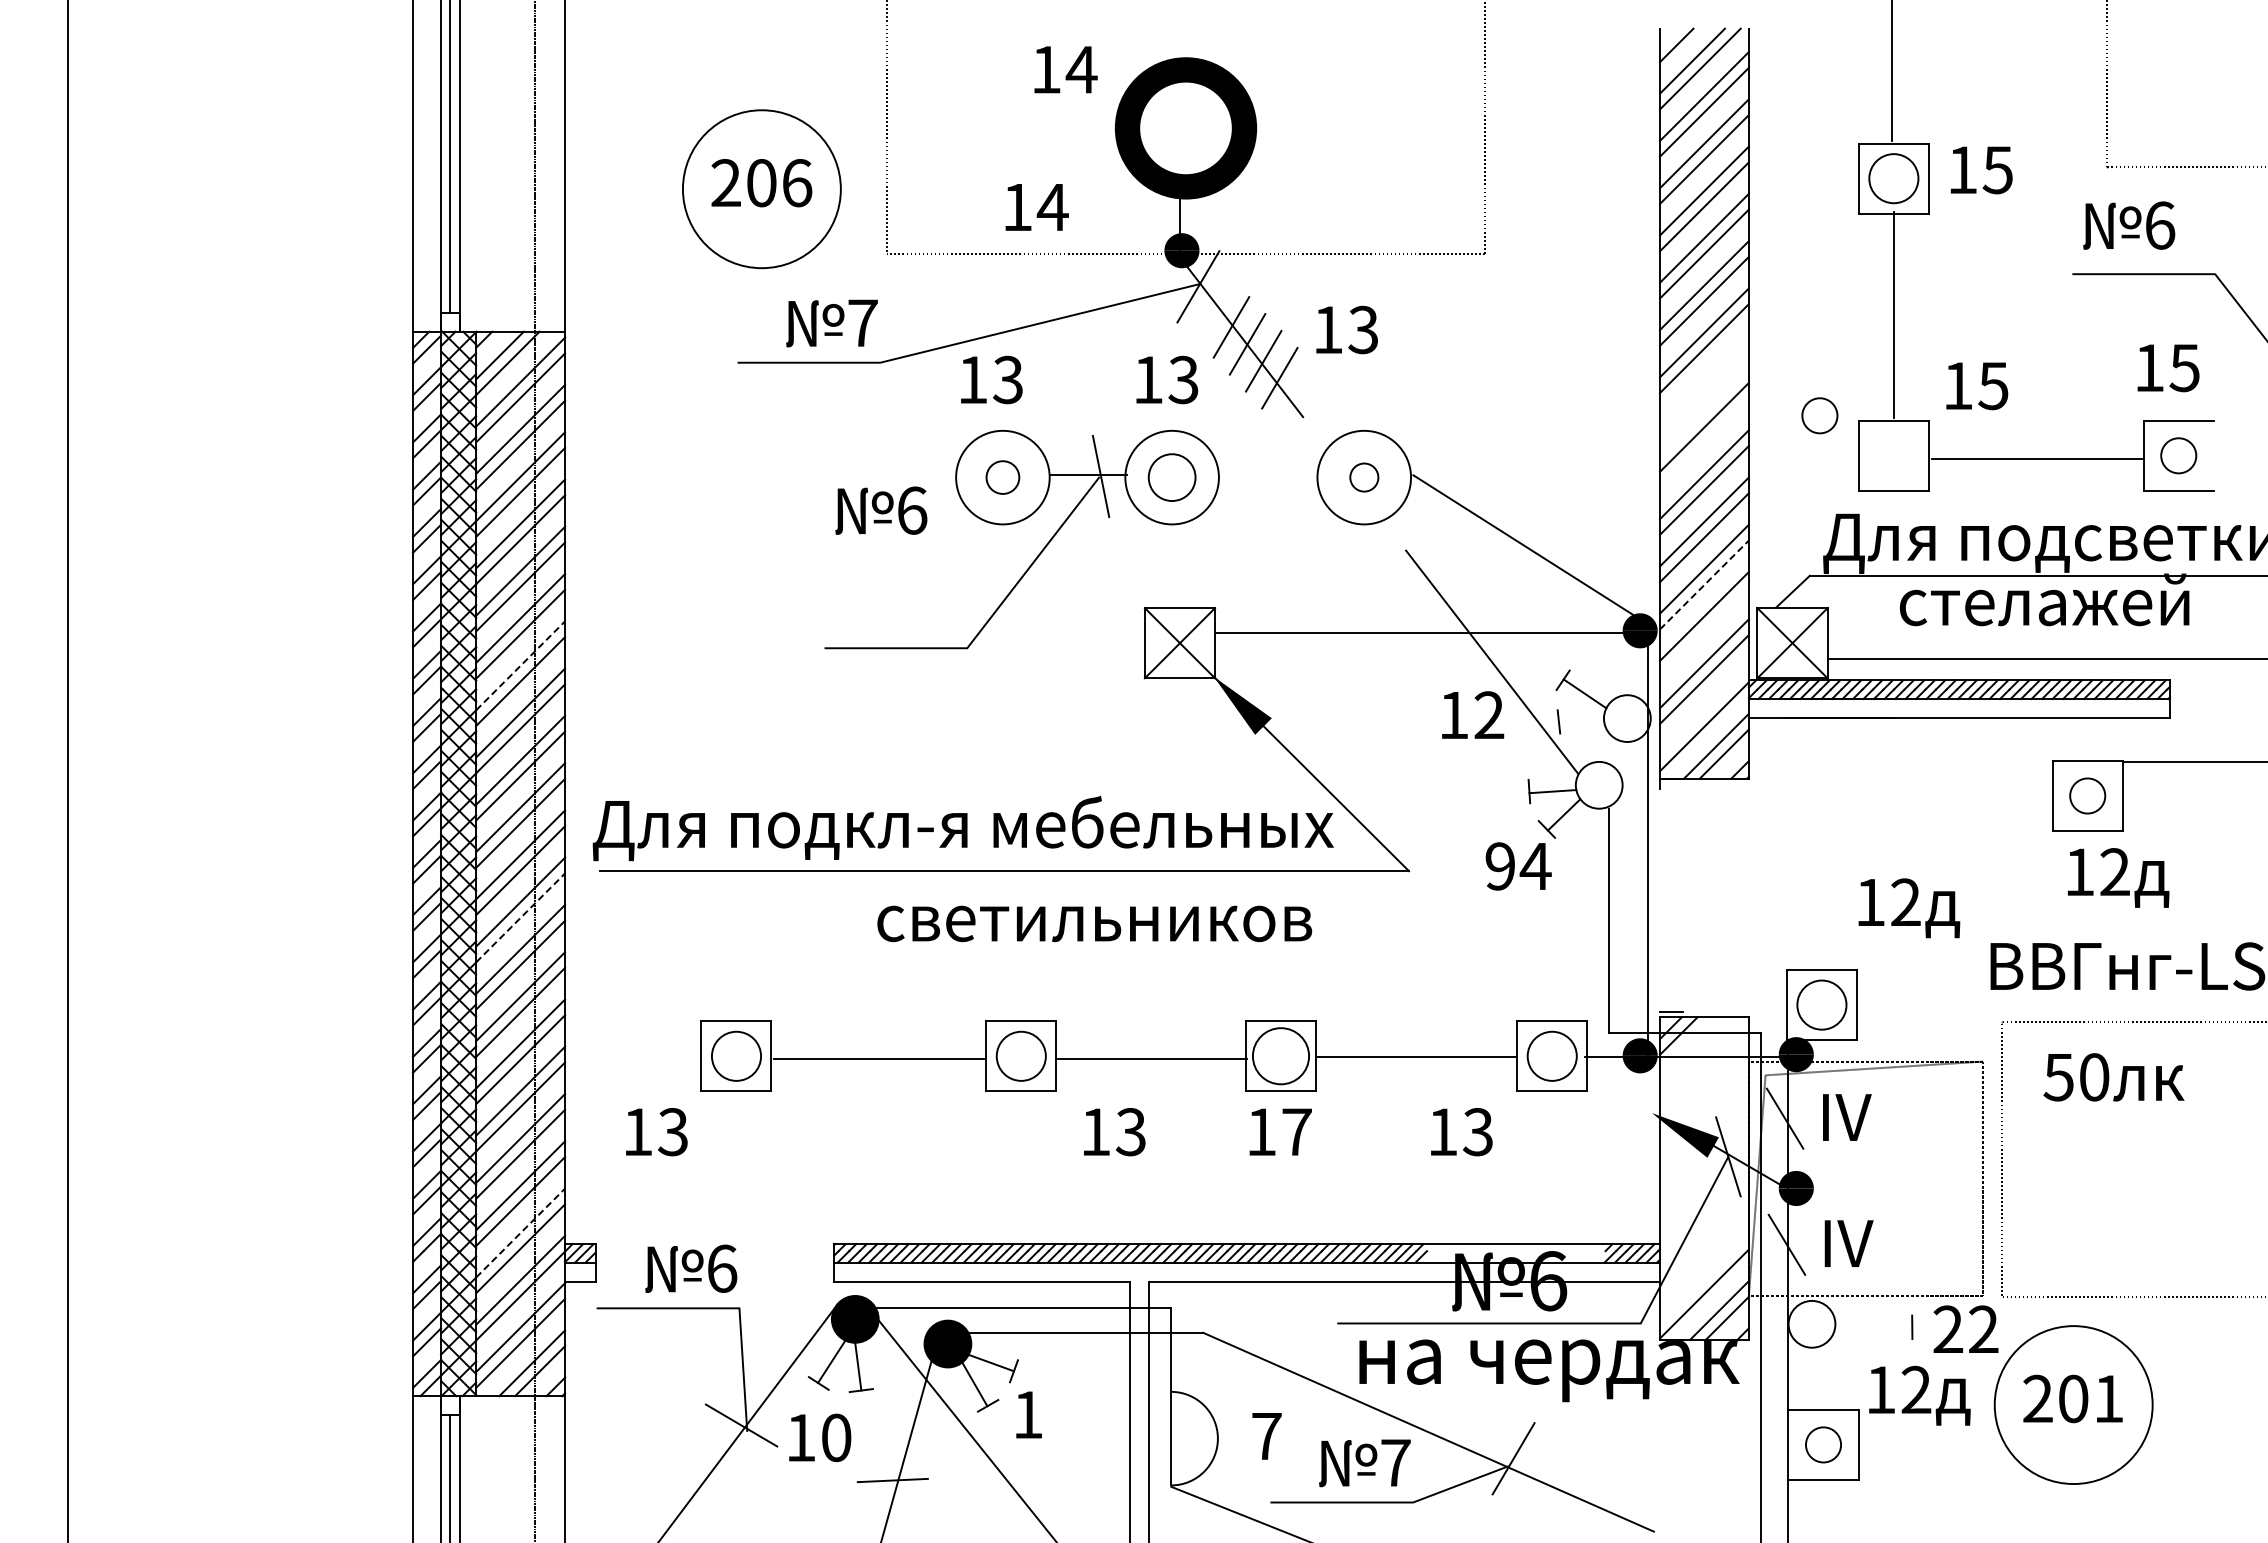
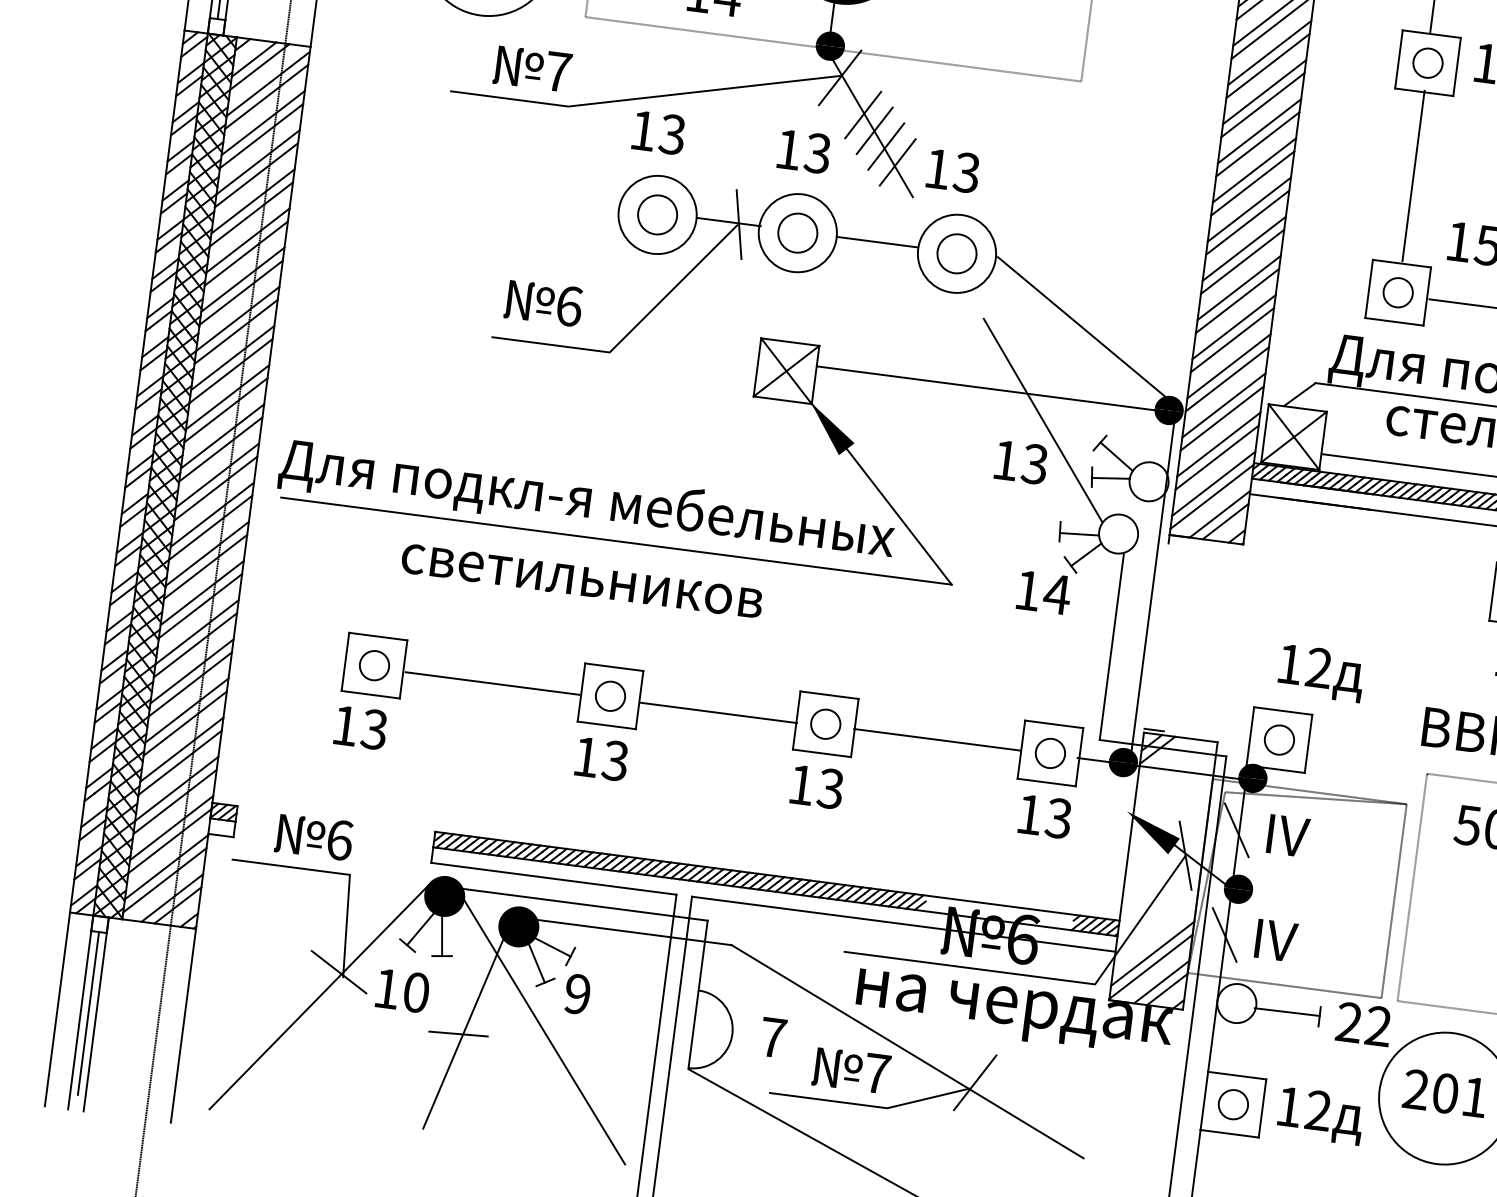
circle: (1893, 178) -> (1427, 62), size x0.71
text: (1346, 329) -> (952, 170), moved
line: (1704, 379) -> (1249, 209), added
line: (1704, 395) -> (1247, 222), added
circle: (1819, 415) -> (1397, 292), moved
line: (1704, 442) -> (1242, 261), added
line: (1266, 476) -> (876, 242), added
circle: (1002, 477) -> (657, 214), size x1.43
circle: (1364, 477) -> (957, 253), size x1.67
text: (881, 510) -> (543, 302), moved
line: (1704, 584) -> (1227, 378), dashed -> solid
line: (1704, 631) -> (1222, 417), added
line: (520, 665) -> (237, 318), dashed -> solid
line: (1704, 710) -> (1213, 483), added
text: (1489, 715) -> (1035, 464), 12 -> 13
line: (1581, 720) -> (1110, 478), added
text: (1499, 866) -> (1027, 590), 94 -> 14
text: (1909, 908) -> (1321, 673), moved
line: (520, 917) -> (210, 527), dashed -> solid
text: (1094, 923) -> (581, 580), moved
circle: (1821, 1004) -> (1279, 739), size x0.71
circle: (735, 1055) -> (373, 664), size x0.71
circle: (1020, 1055) -> (610, 695), size x0.71
circle: (1280, 1055) -> (825, 723), size x0.62
circle: (1551, 1055) -> (1049, 752), size x0.71
text: (656, 1132) -> (360, 728), moved
text: (1114, 1132) -> (601, 759), moved
text: (1296, 1132) -> (830, 789), 17 -> 13
text: (1461, 1132) -> (1044, 817), moved
line: (520, 1233) -> (176, 789), dashed -> solid
line: (1704, 1277) -> (1152, 953), added
line: (1872, 1326) -> (1286, 1011), added
text: (1919, 1395) -> (1320, 1115), moved
text: (1027, 1414) -> (577, 993), 1 -> 9

